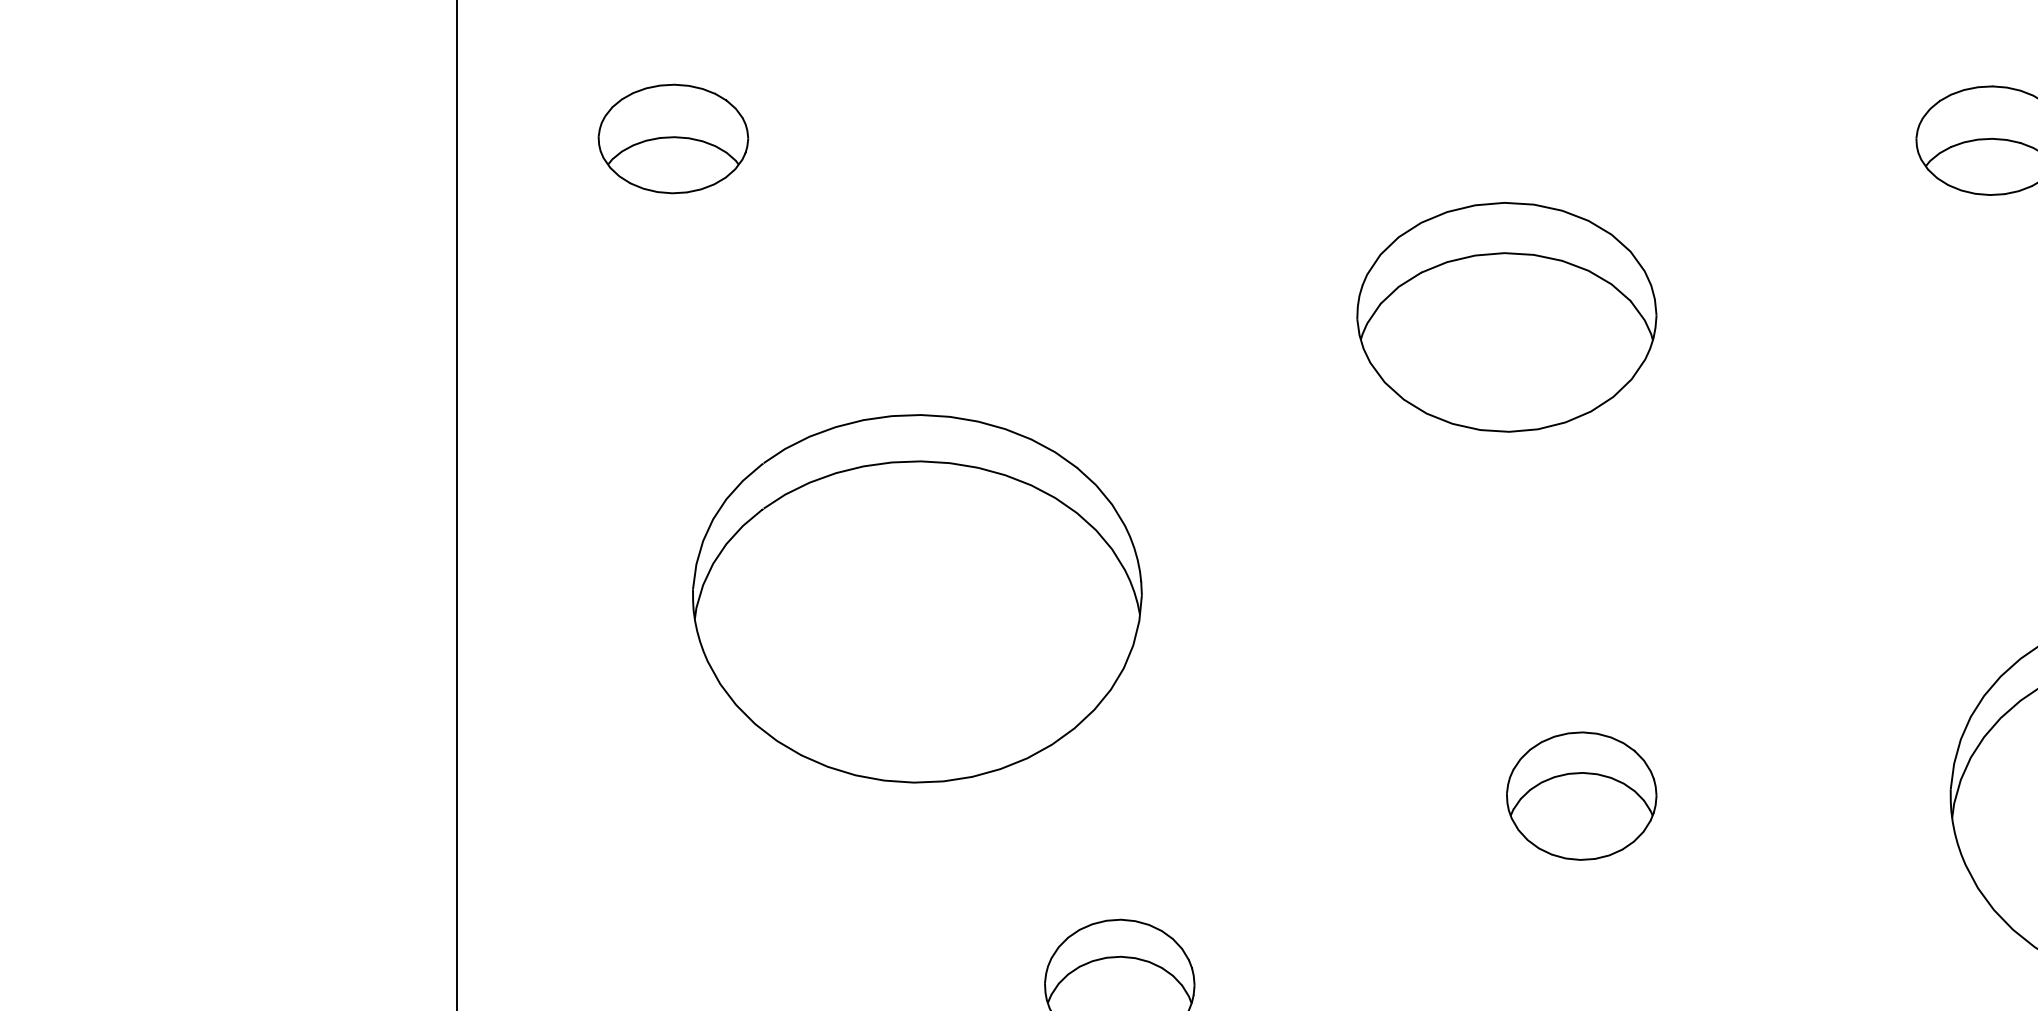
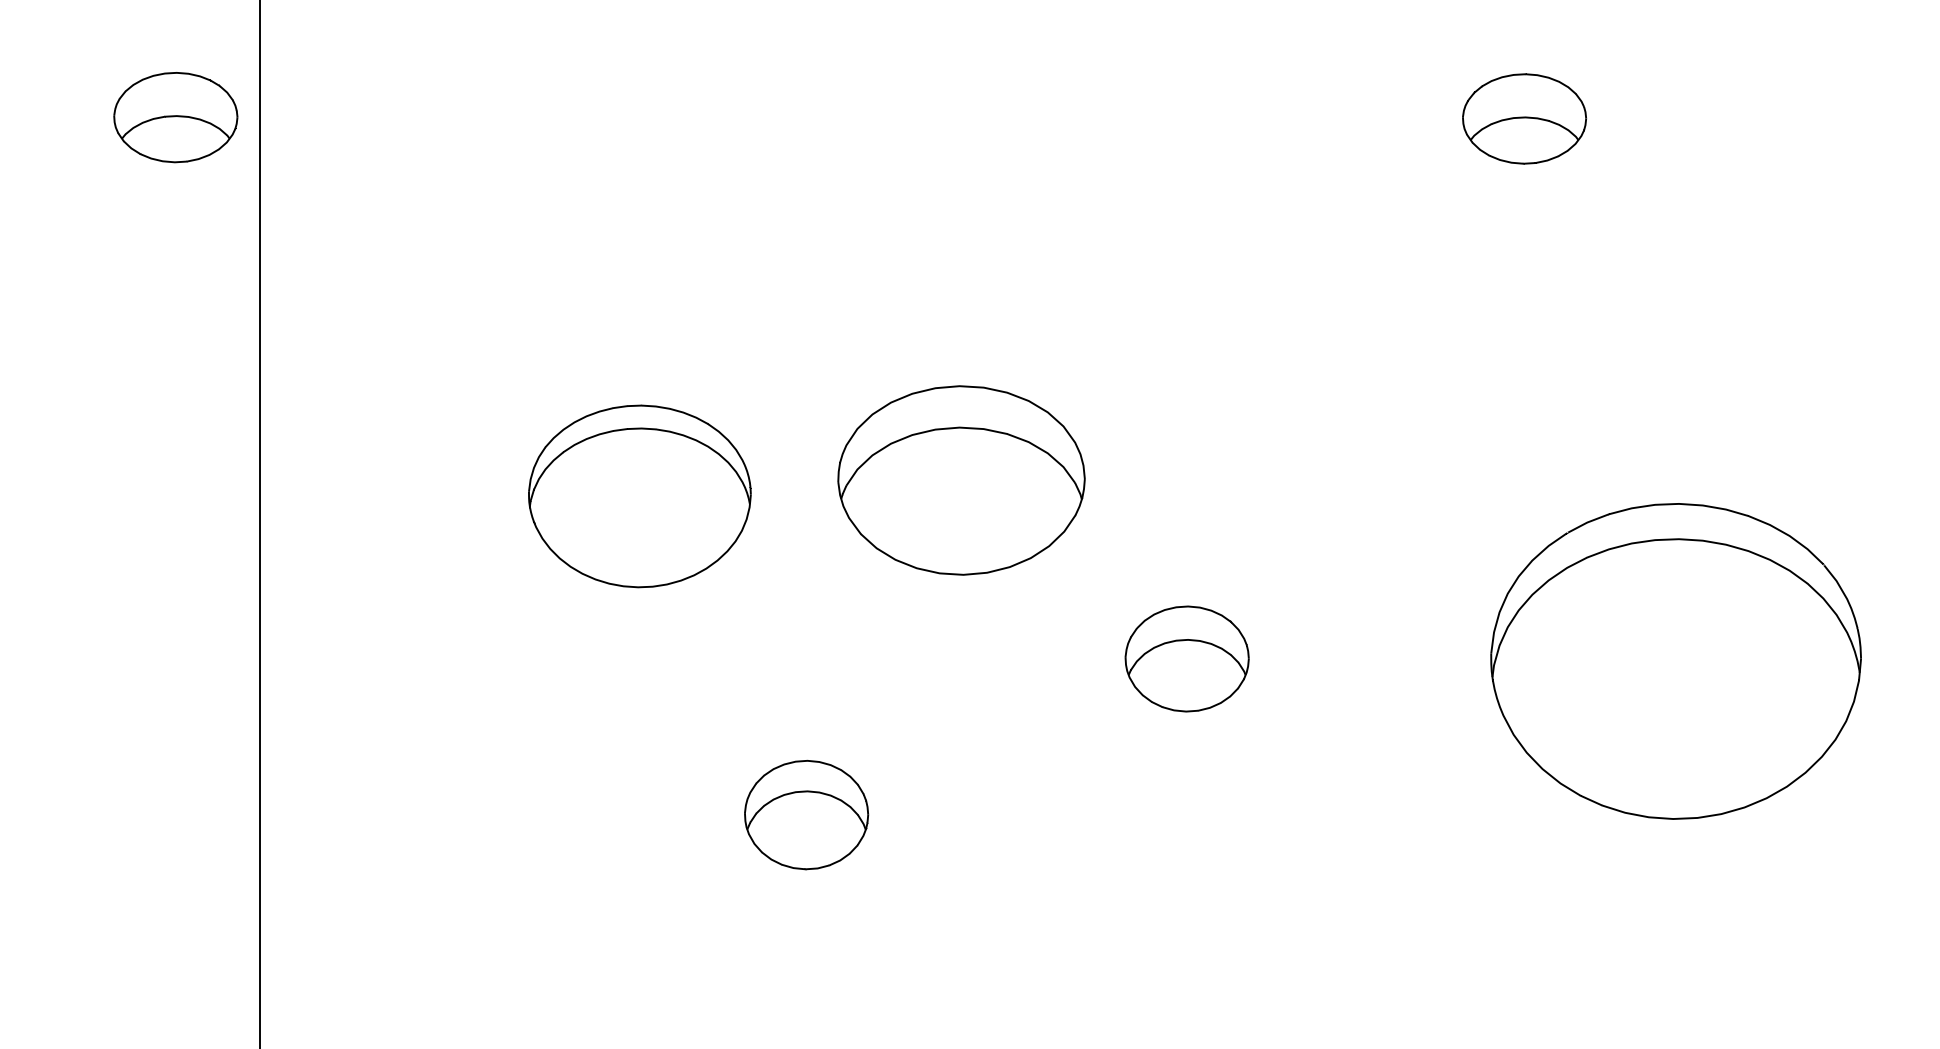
part: (673, 138) -> (175, 117), moved
part: (1506, 317) -> (961, 480), moved
part: (916, 598) -> (639, 496), size x0.6

